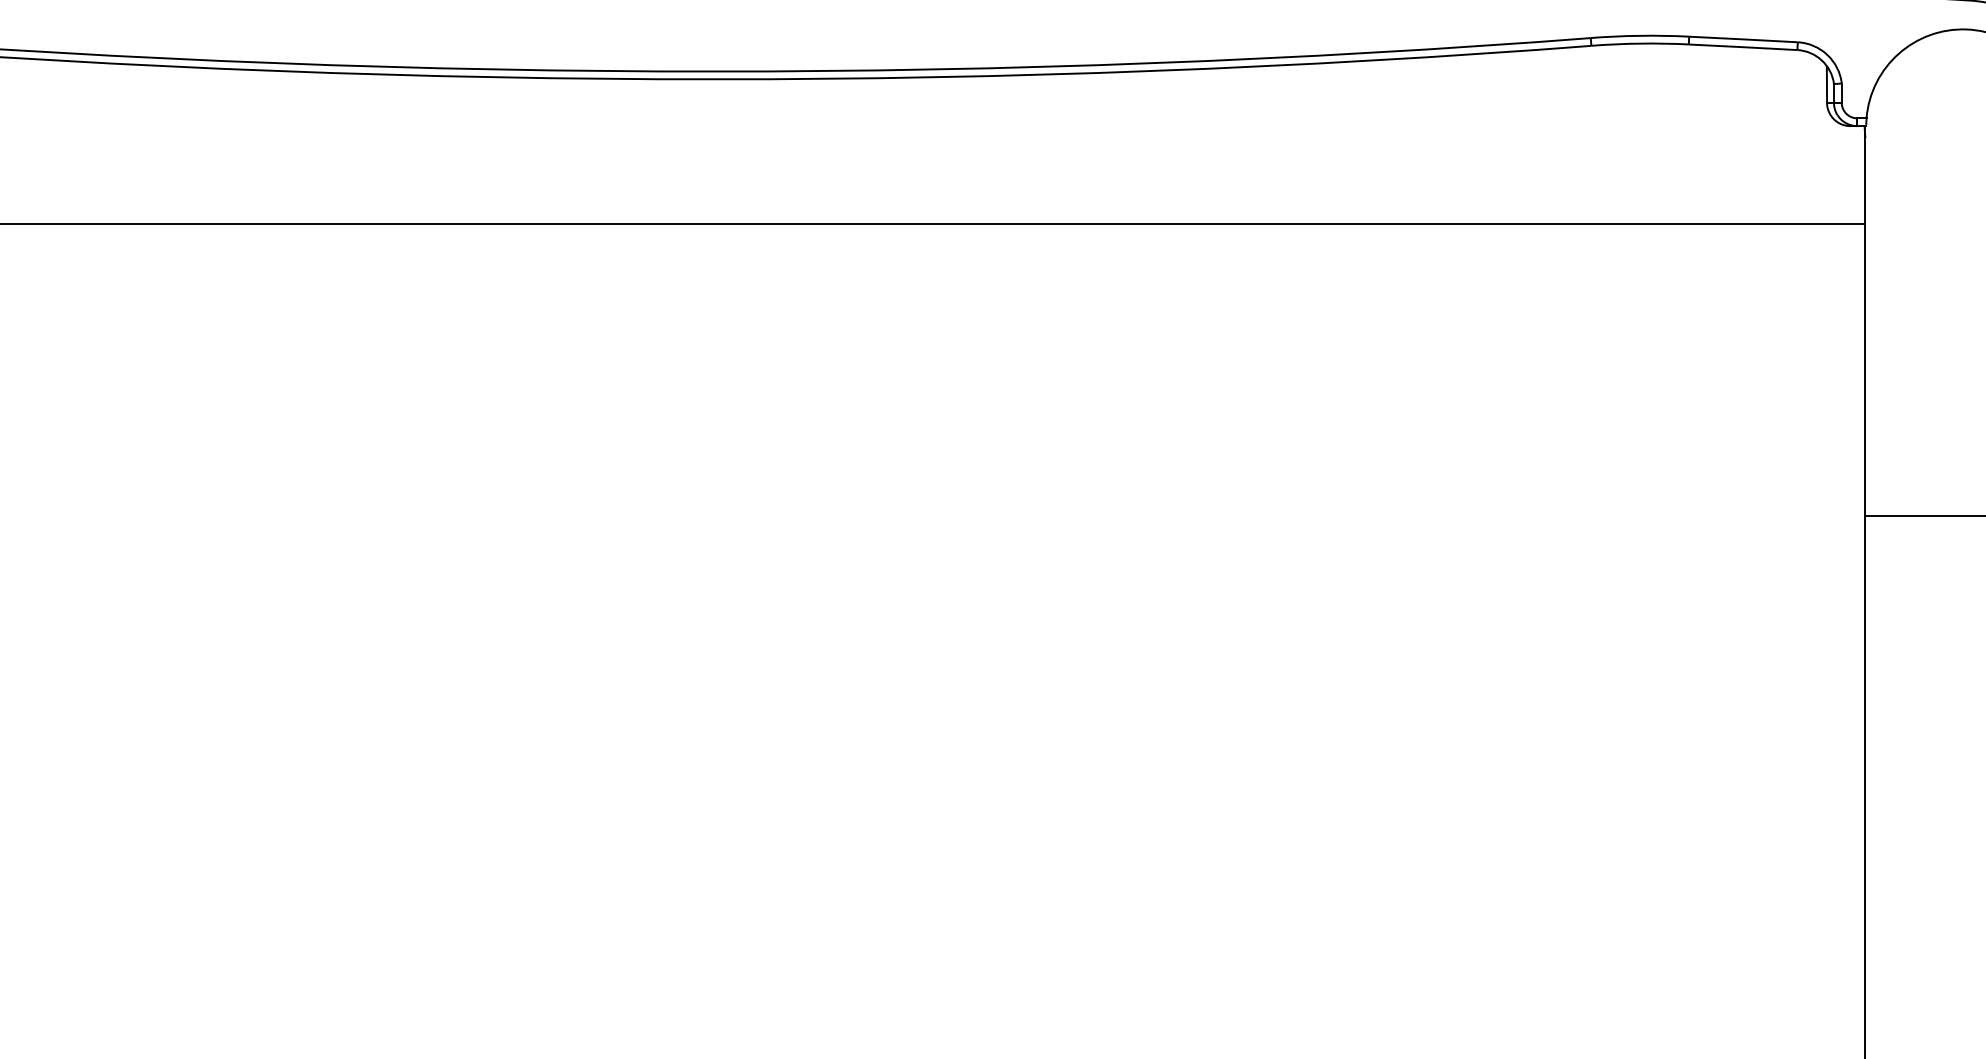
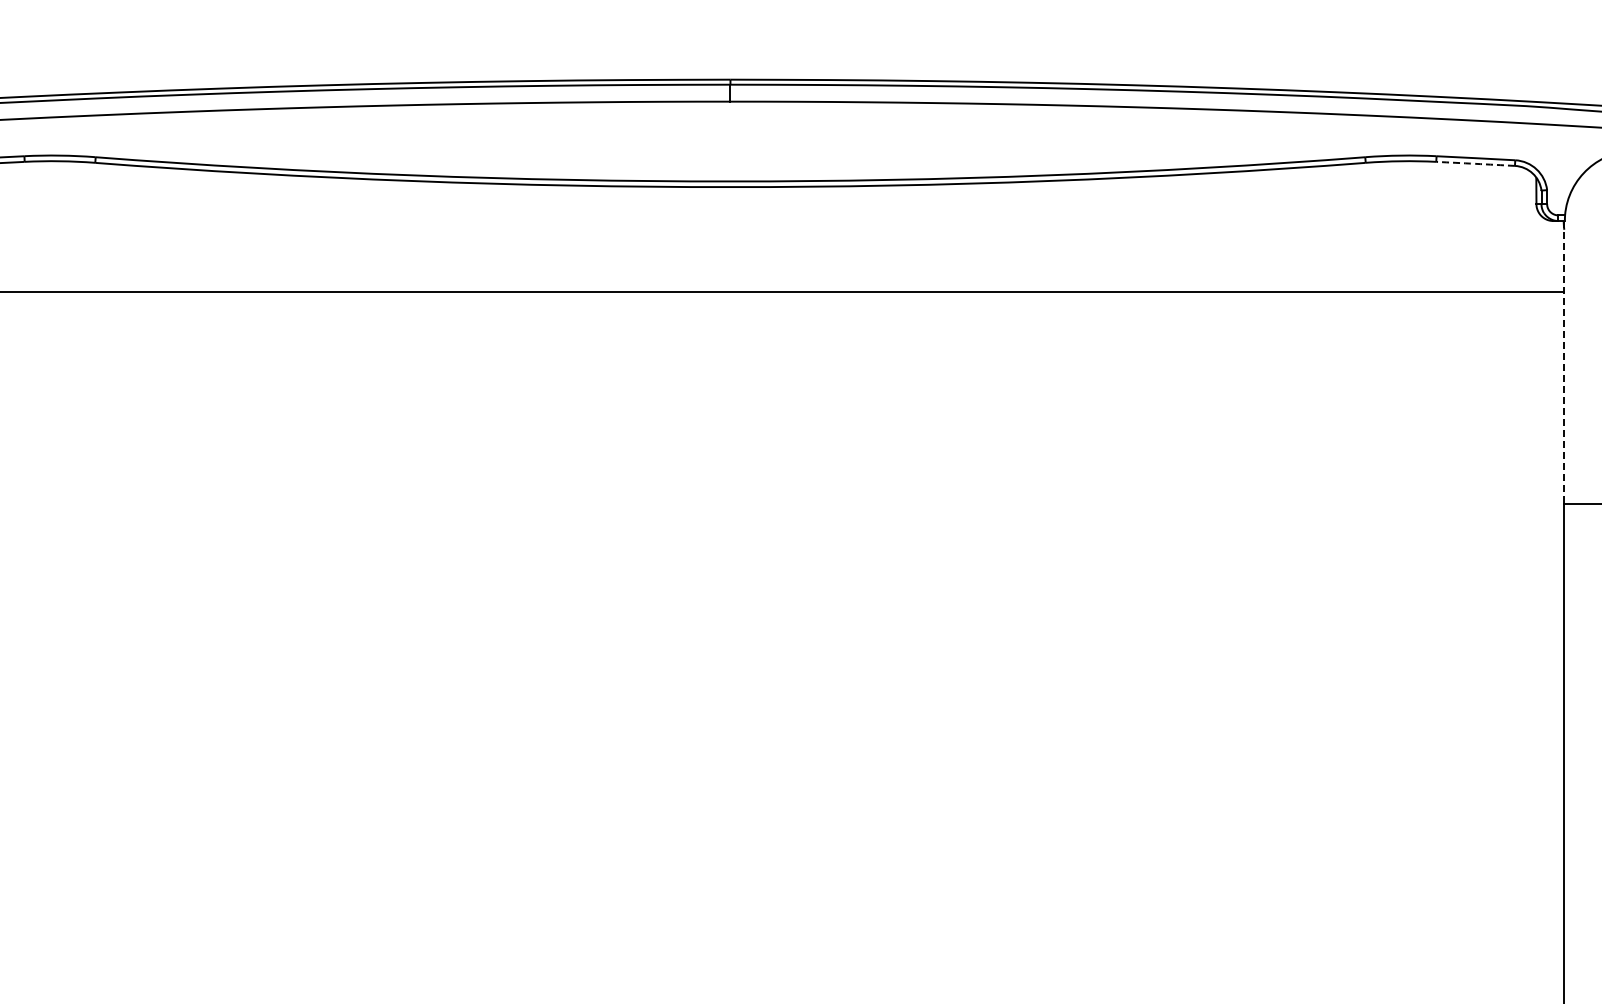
arc: (1742, 46) -> (1475, 163), solid -> dashed
line: (1865, 321) -> (1564, 362), solid -> dashed

